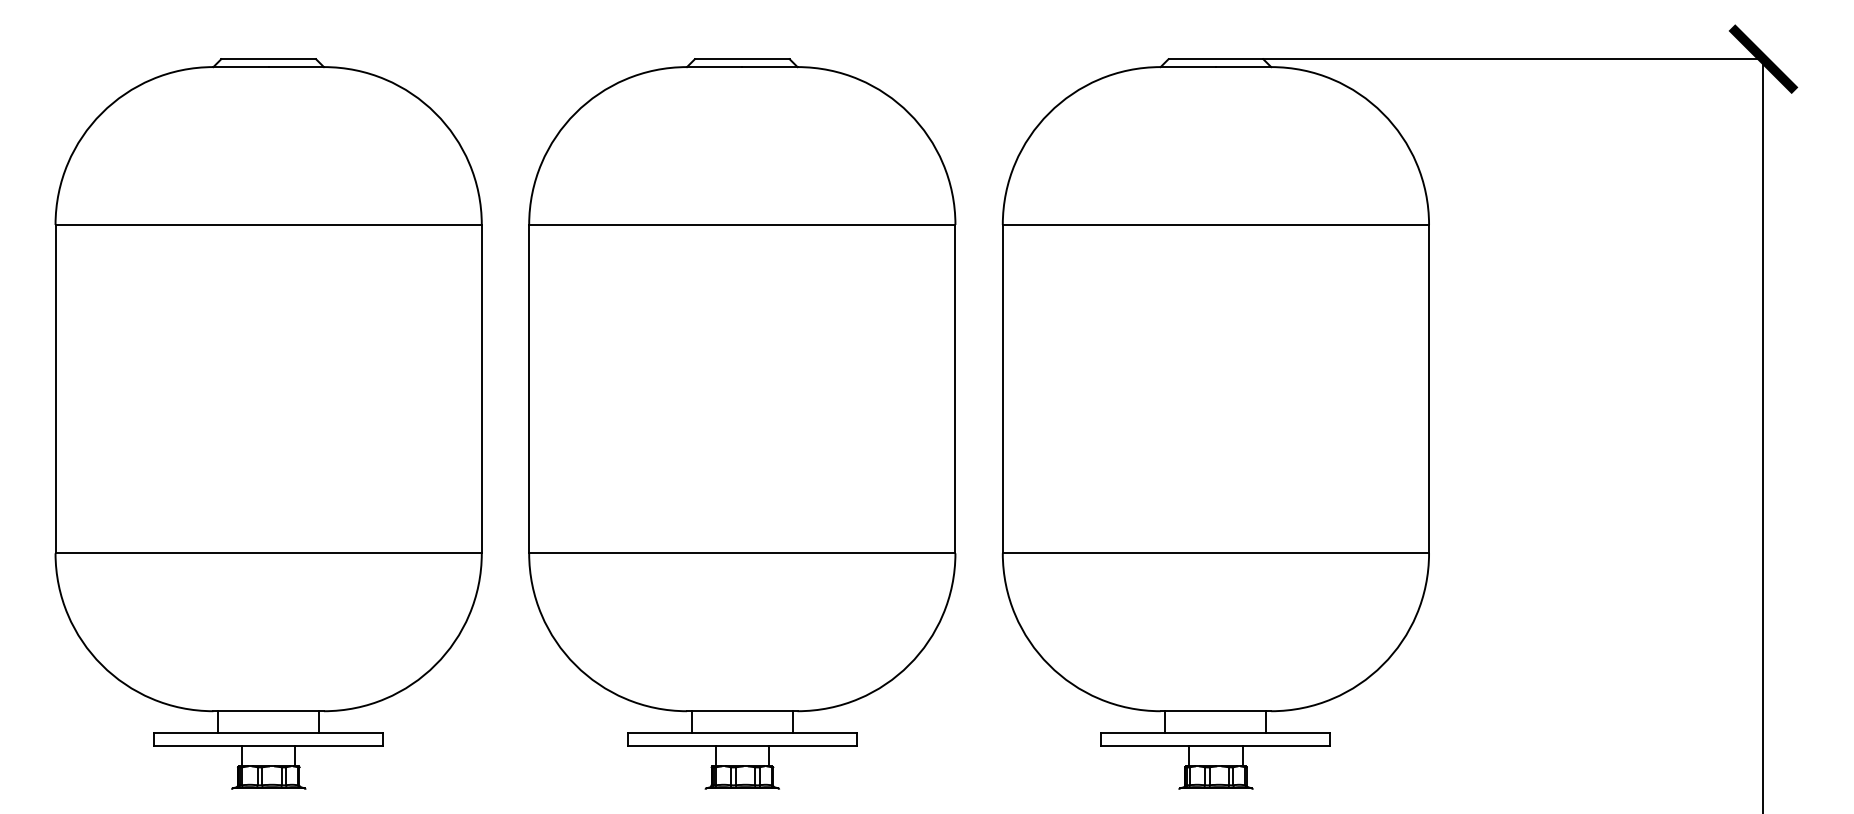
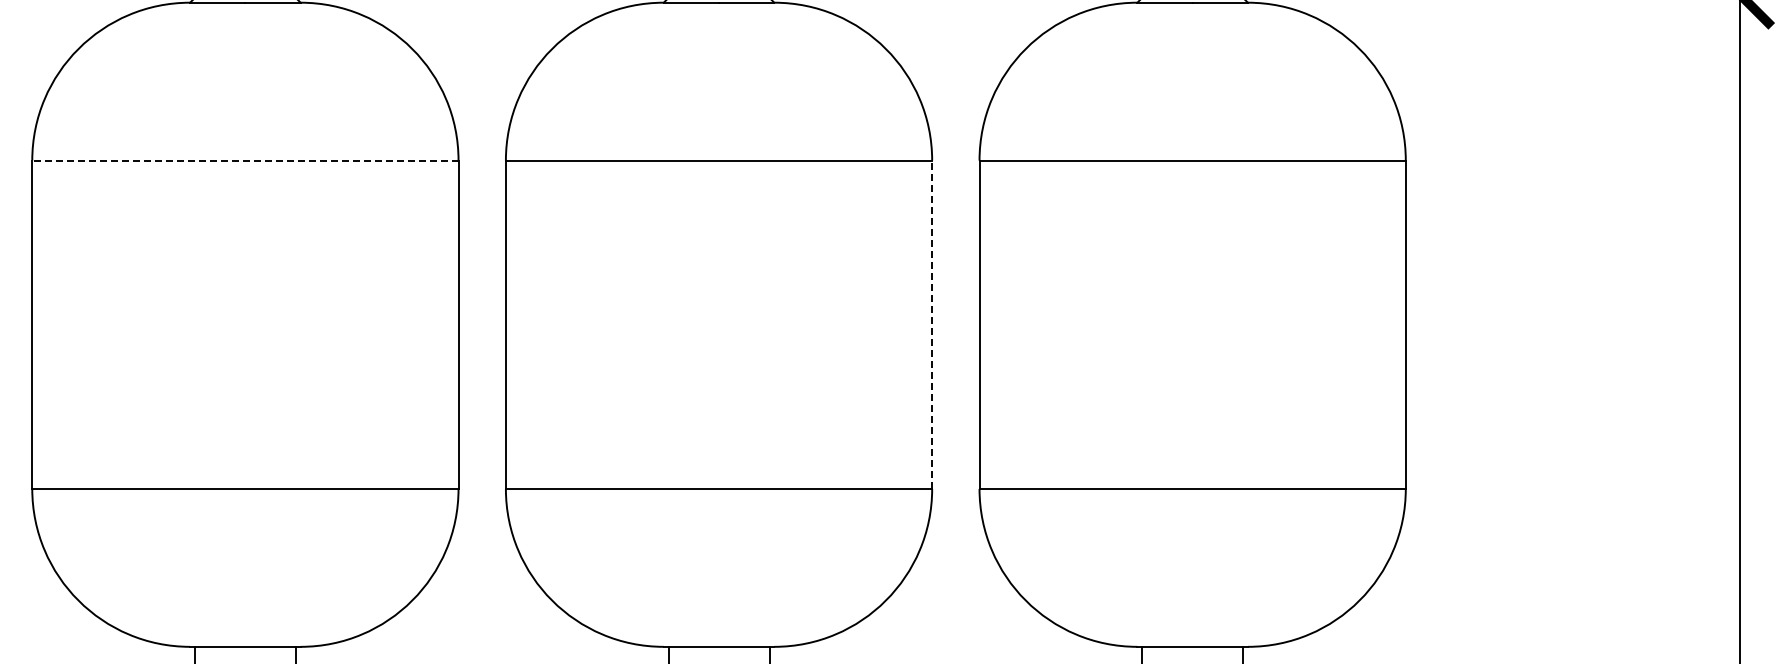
line: (268, 224) -> (245, 160), solid -> dashed
line: (955, 388) -> (932, 324), solid -> dashed

